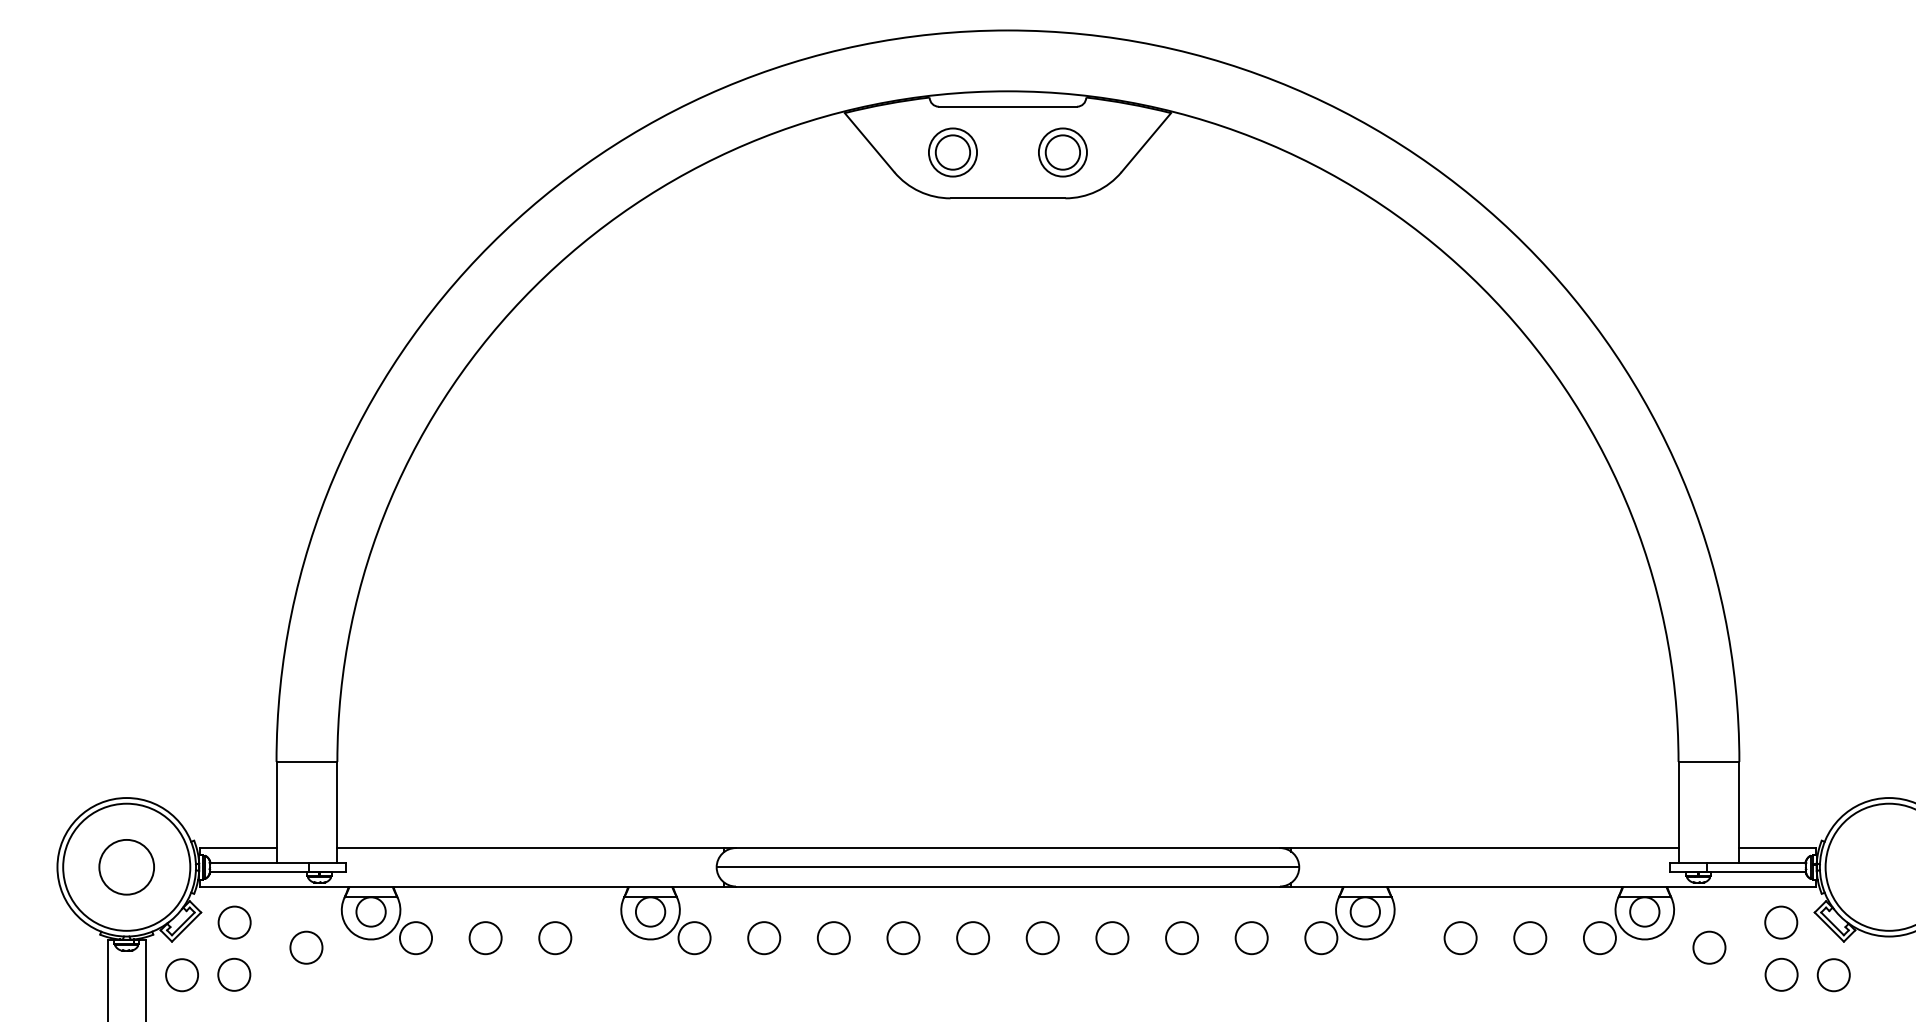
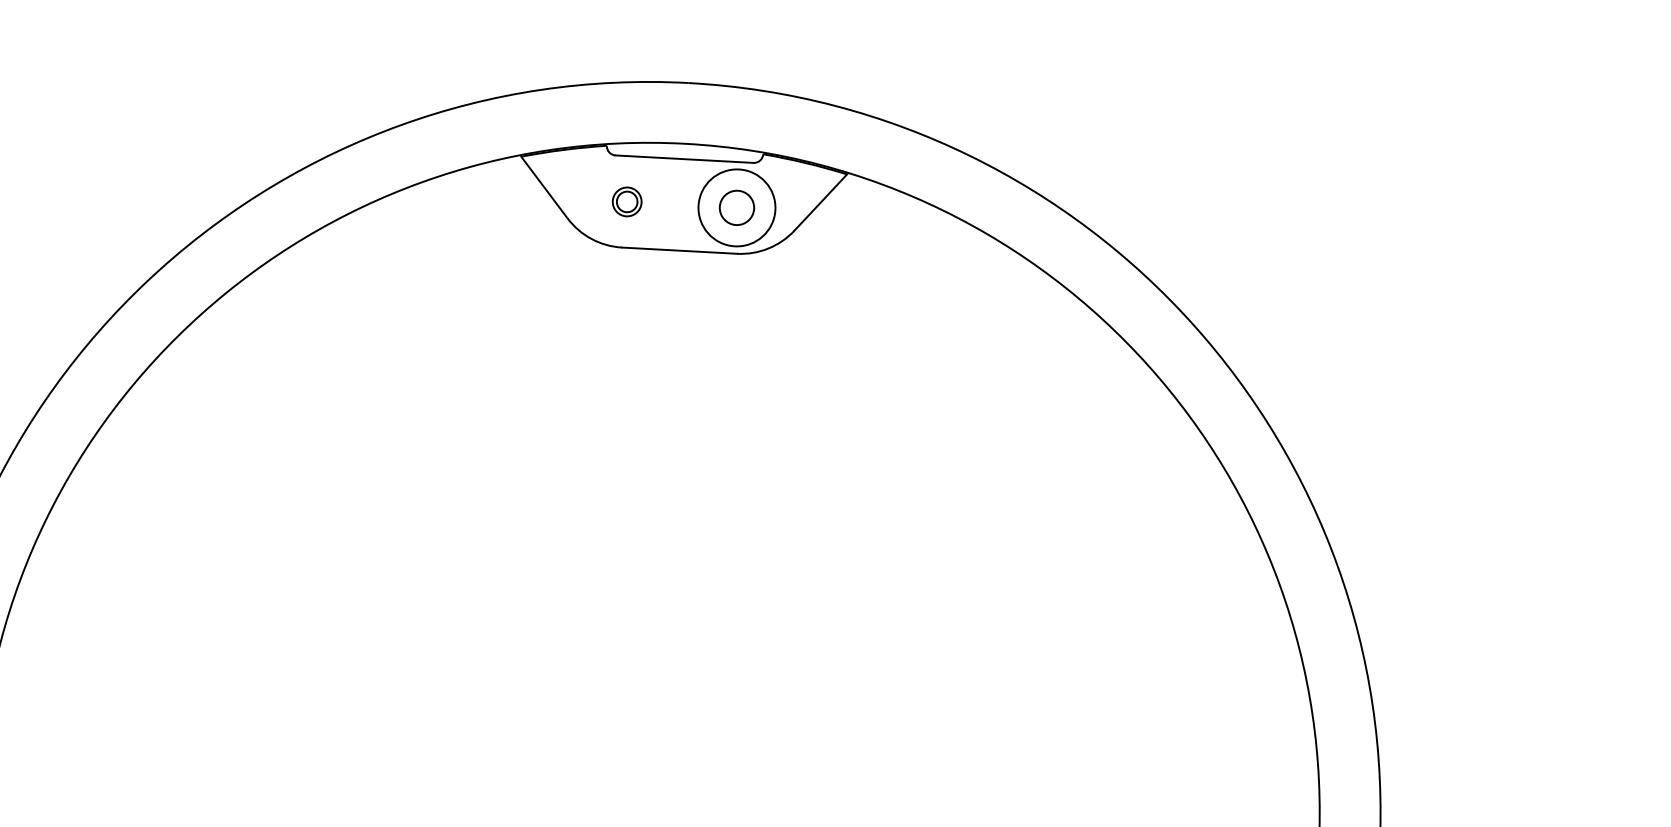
part: (952, 152) -> (626, 201), size x0.6
circle: (1062, 152) -> (736, 207), size x1.6

